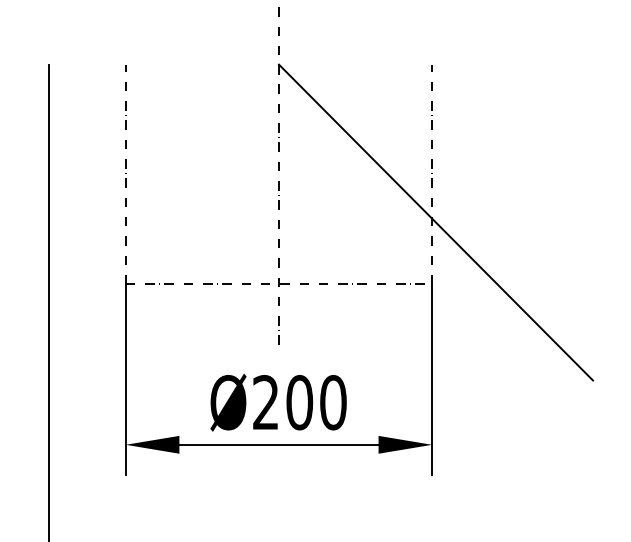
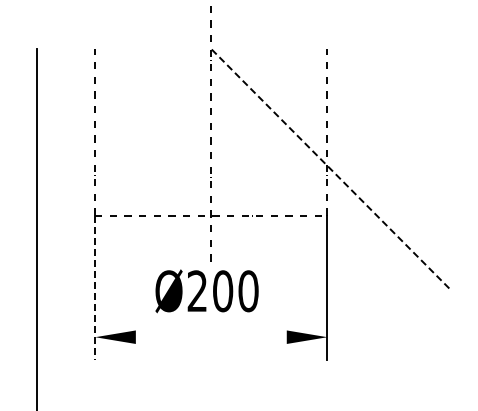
line: (436, 222) -> (330, 168), solid -> dashed
line: (126, 380) -> (95, 288), solid -> dashed
text: (277, 402) -> (206, 291), moved
line: (277, 445) -> (210, 337), removed

